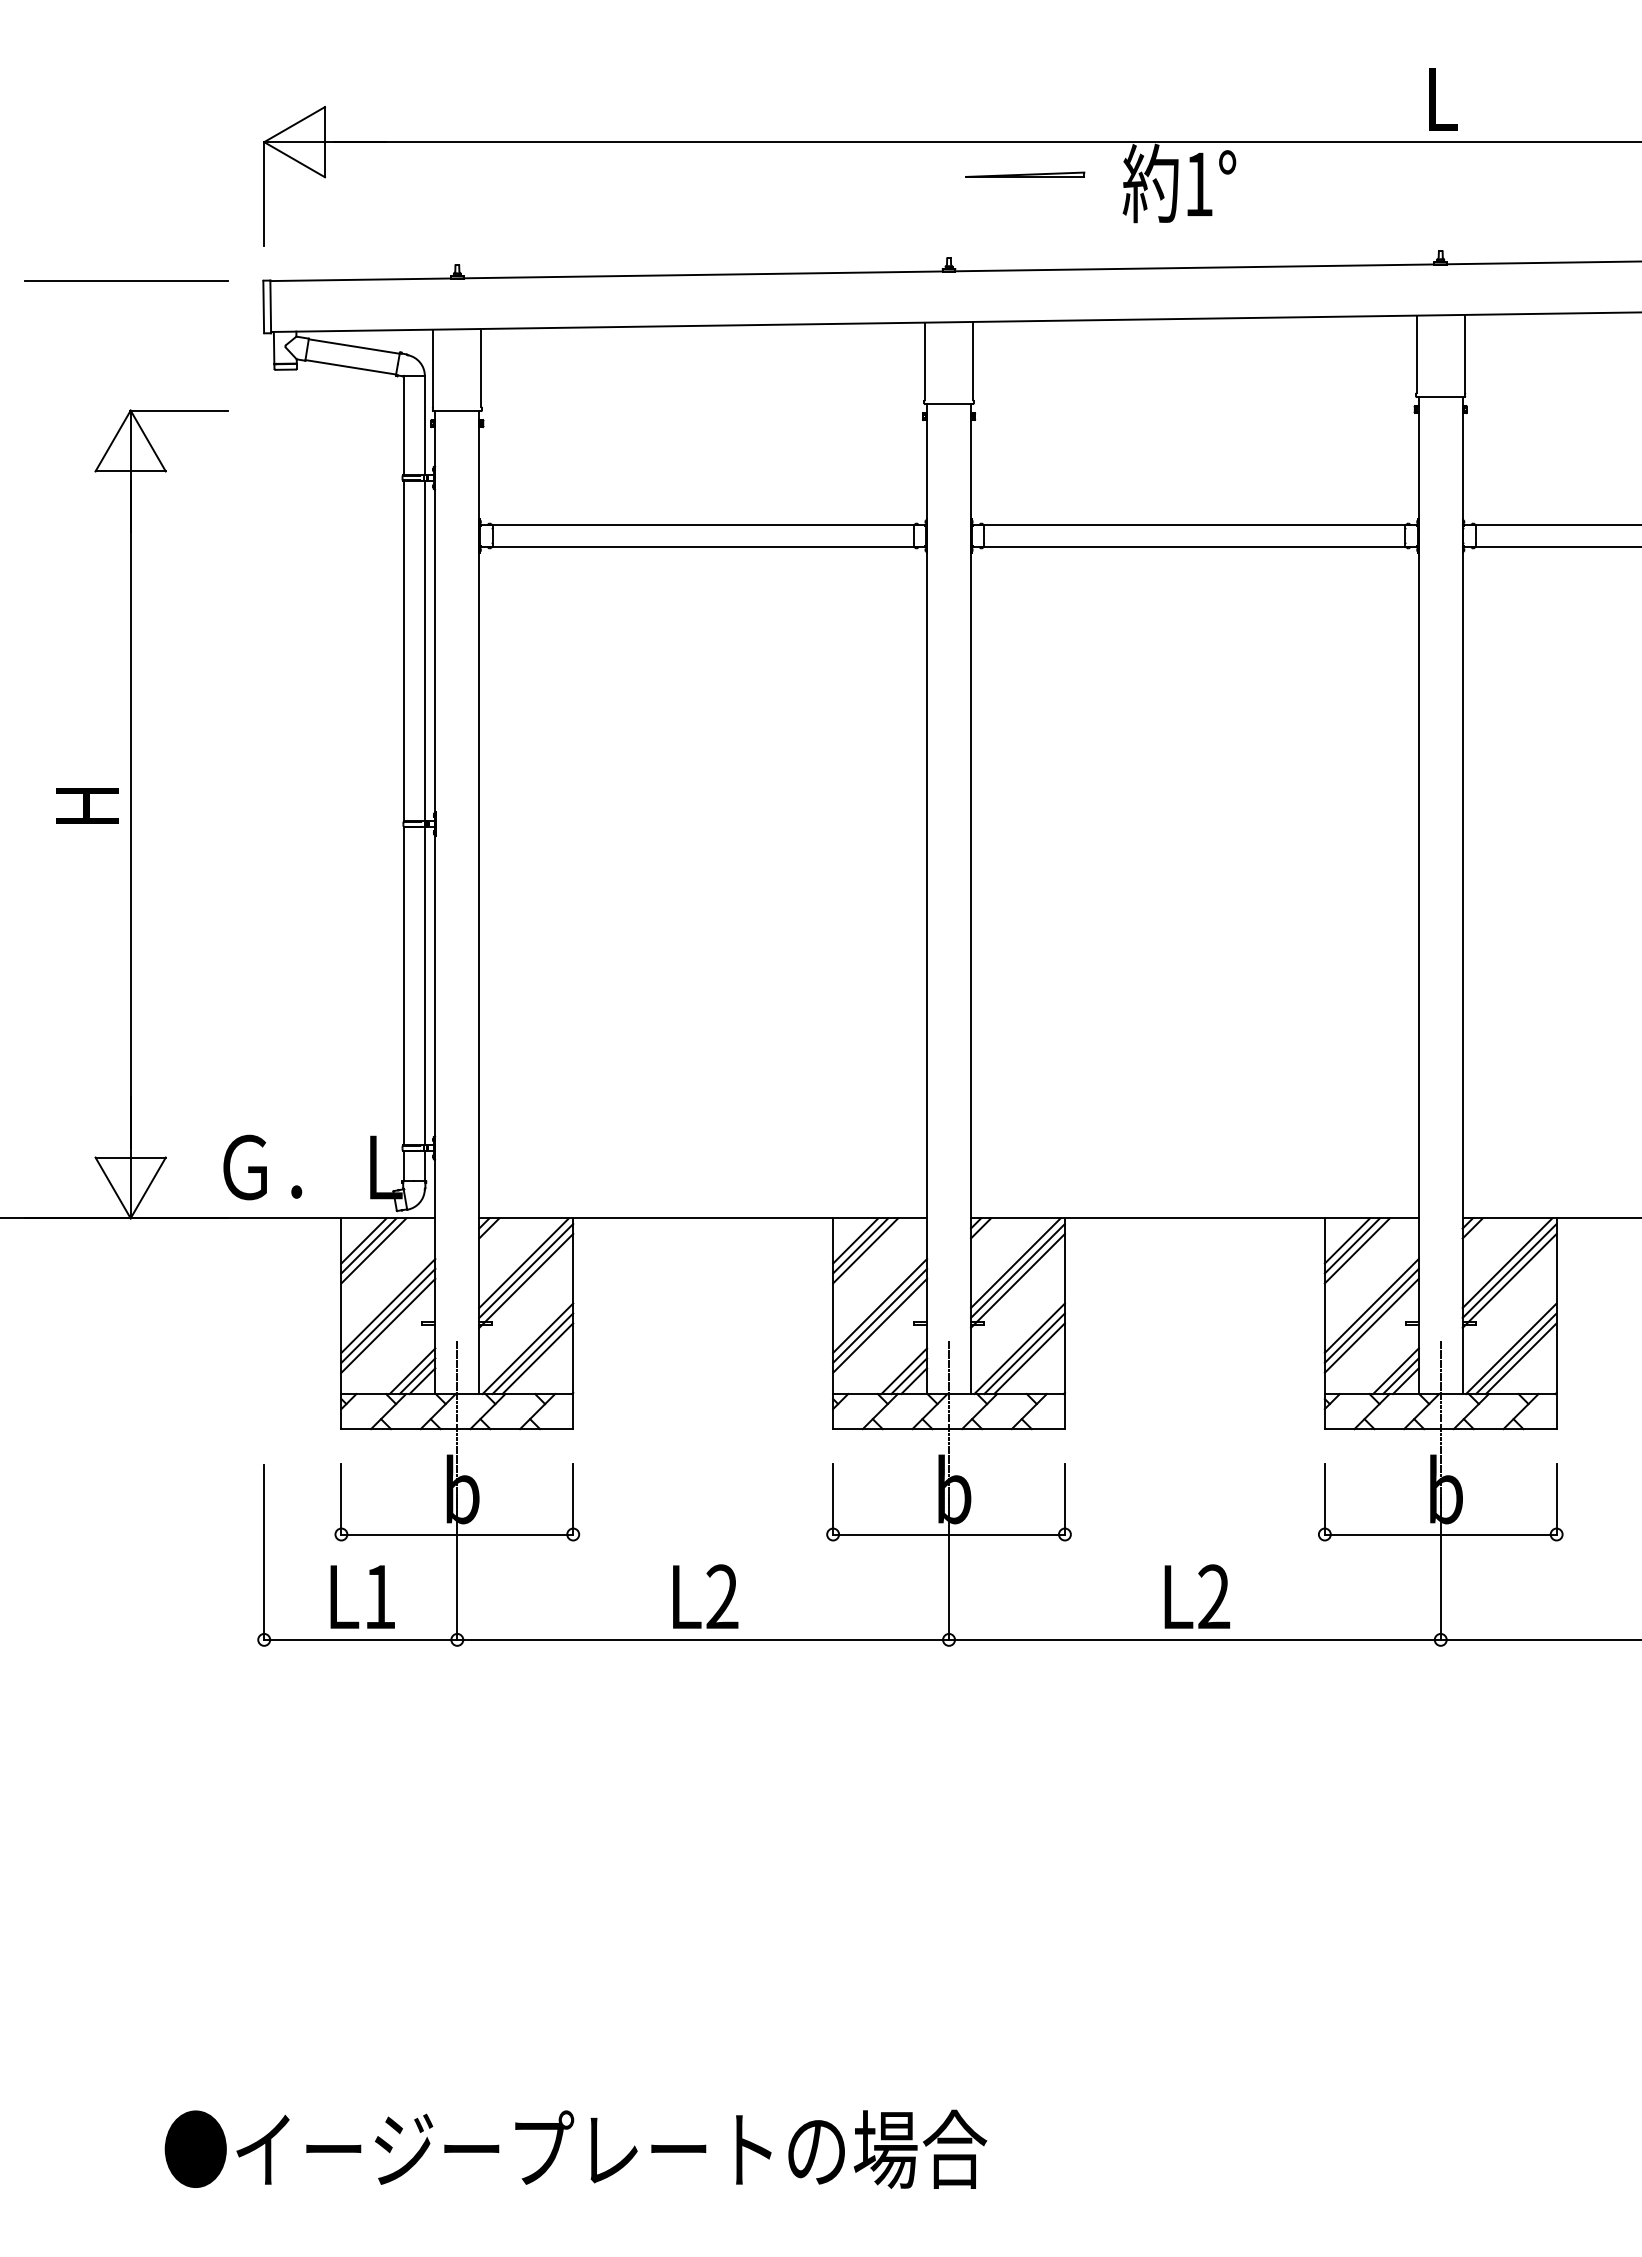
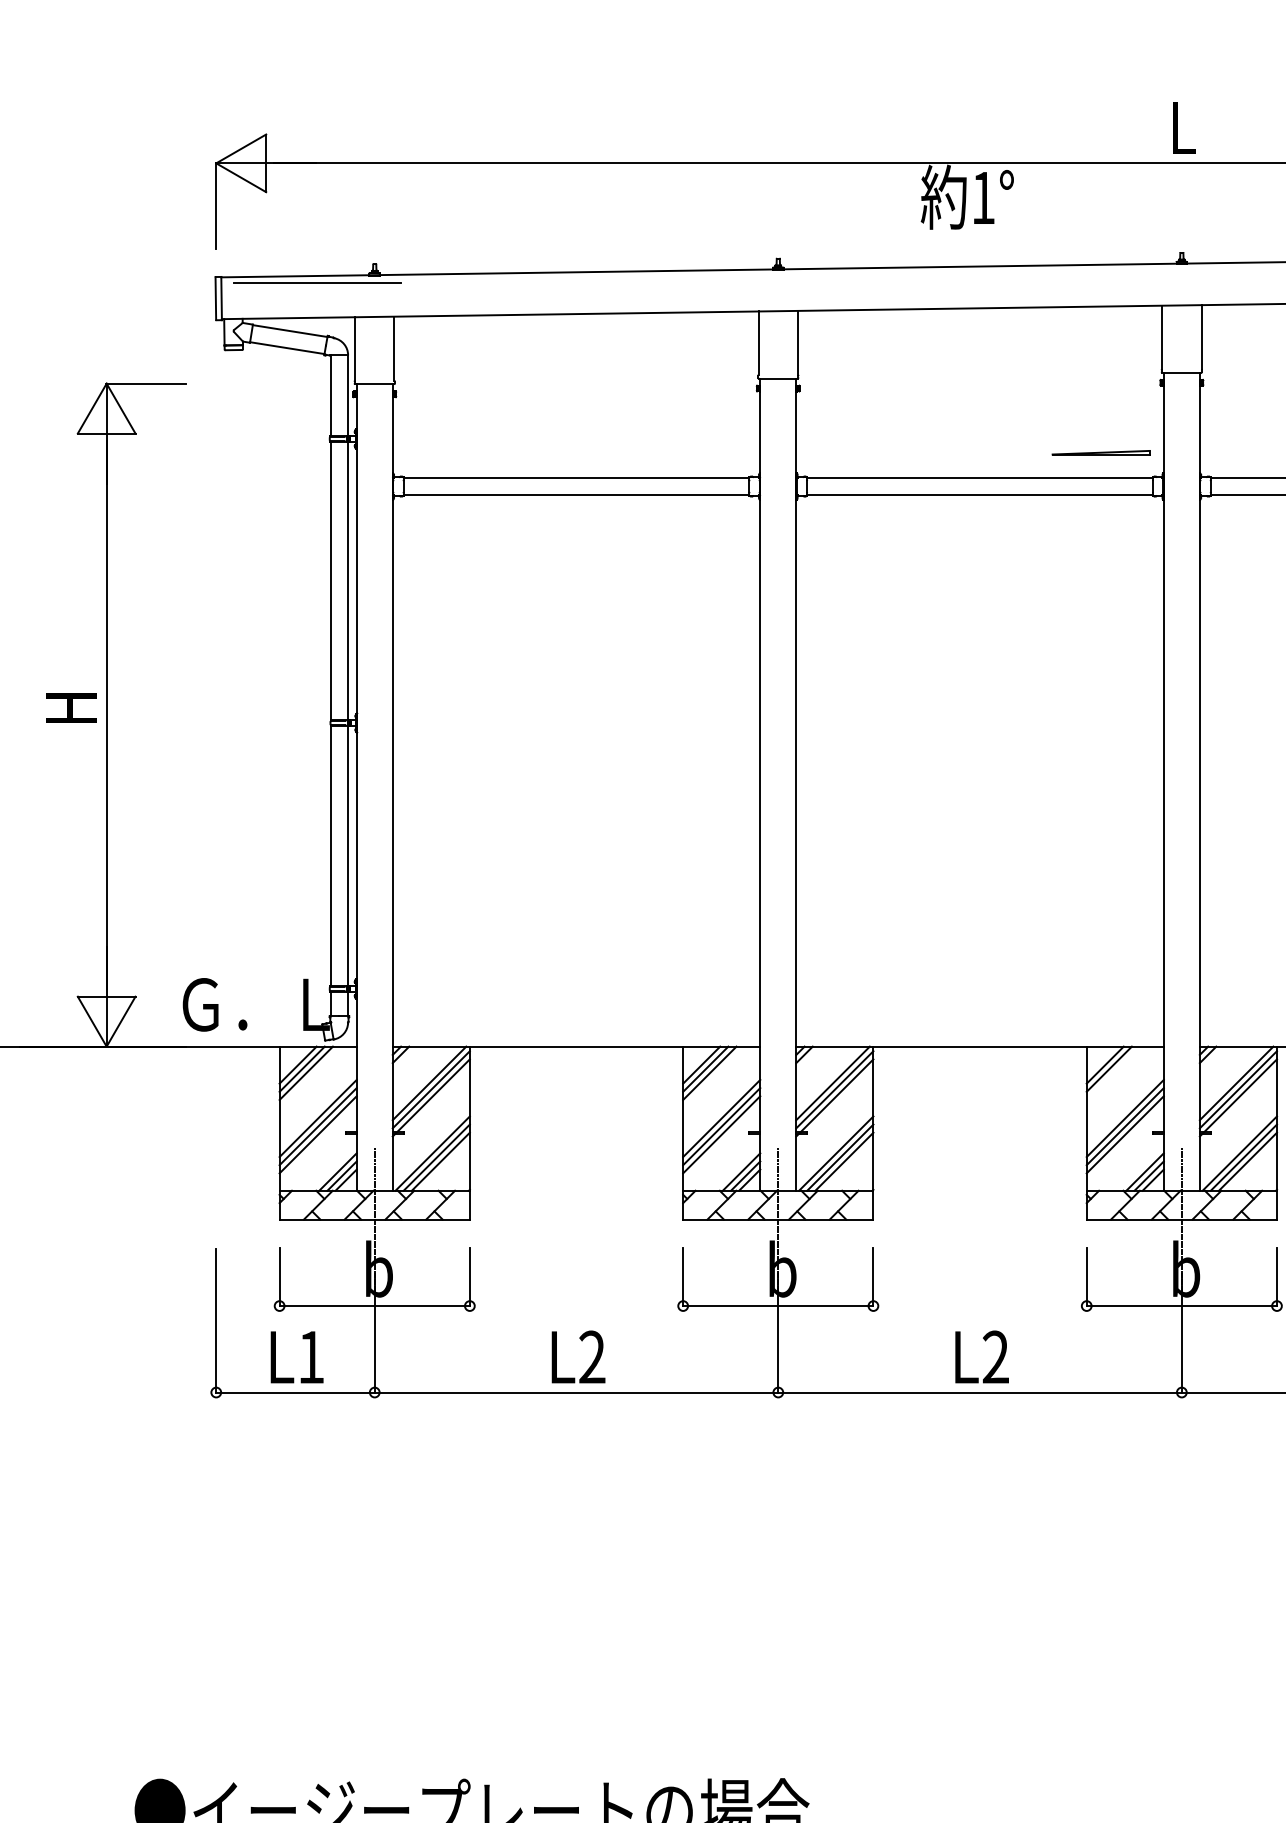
part: (1025, 174) -> (1101, 452), moved
line: (126, 280) -> (317, 282), moved
line: (1356, 1250) -> (1112, 1072), removed

